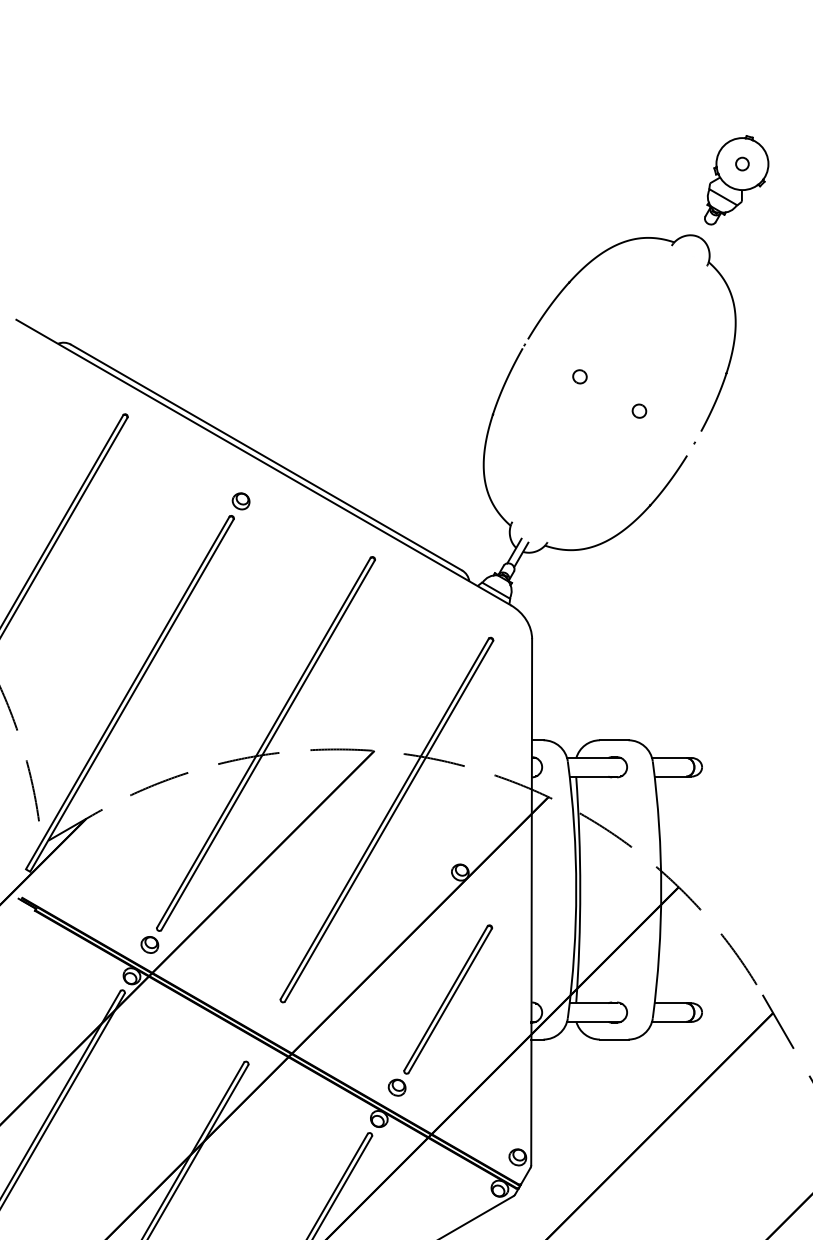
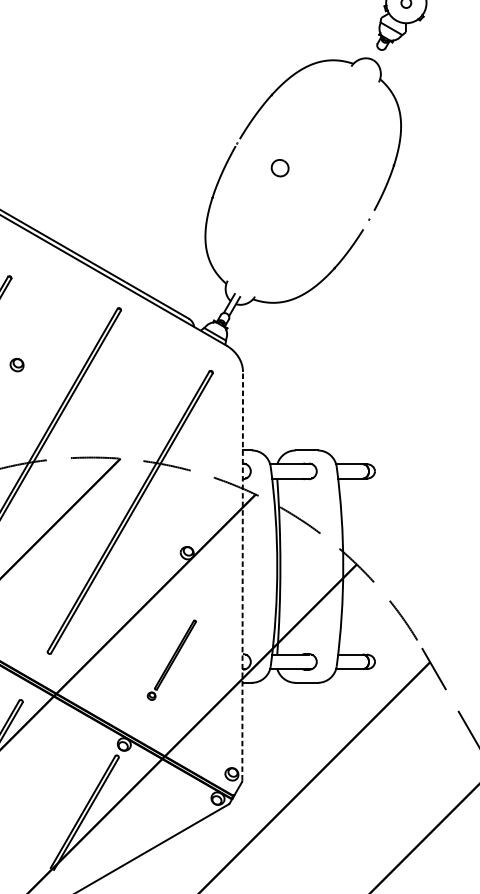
part: (579, 376) -> (279, 167), size x1.6
part: (639, 410) -> (326, 194), removed
part: (240, 501) -> (16, 365), moved
line: (531, 901) -> (242, 575), solid -> dashed
part: (440, 1010) -> (171, 660), size x0.6

